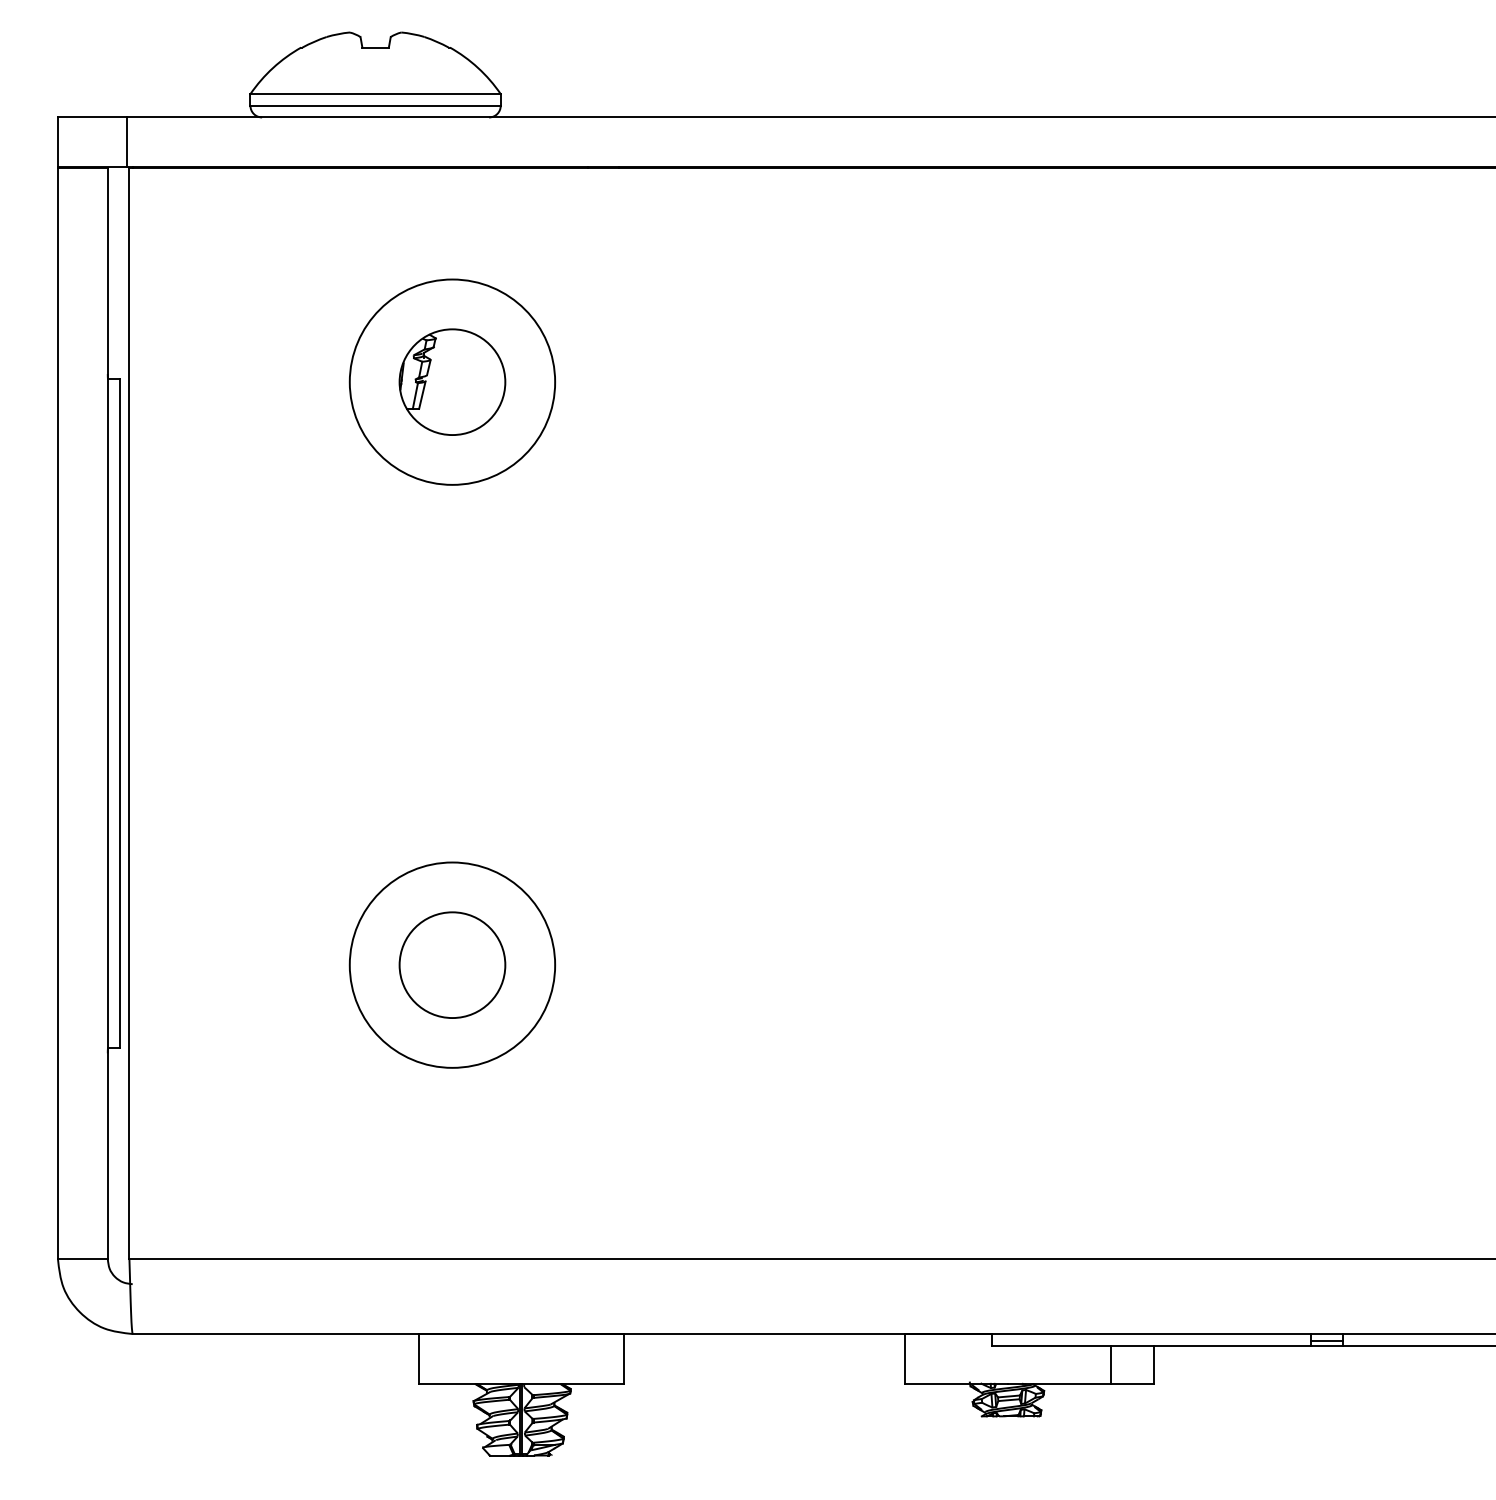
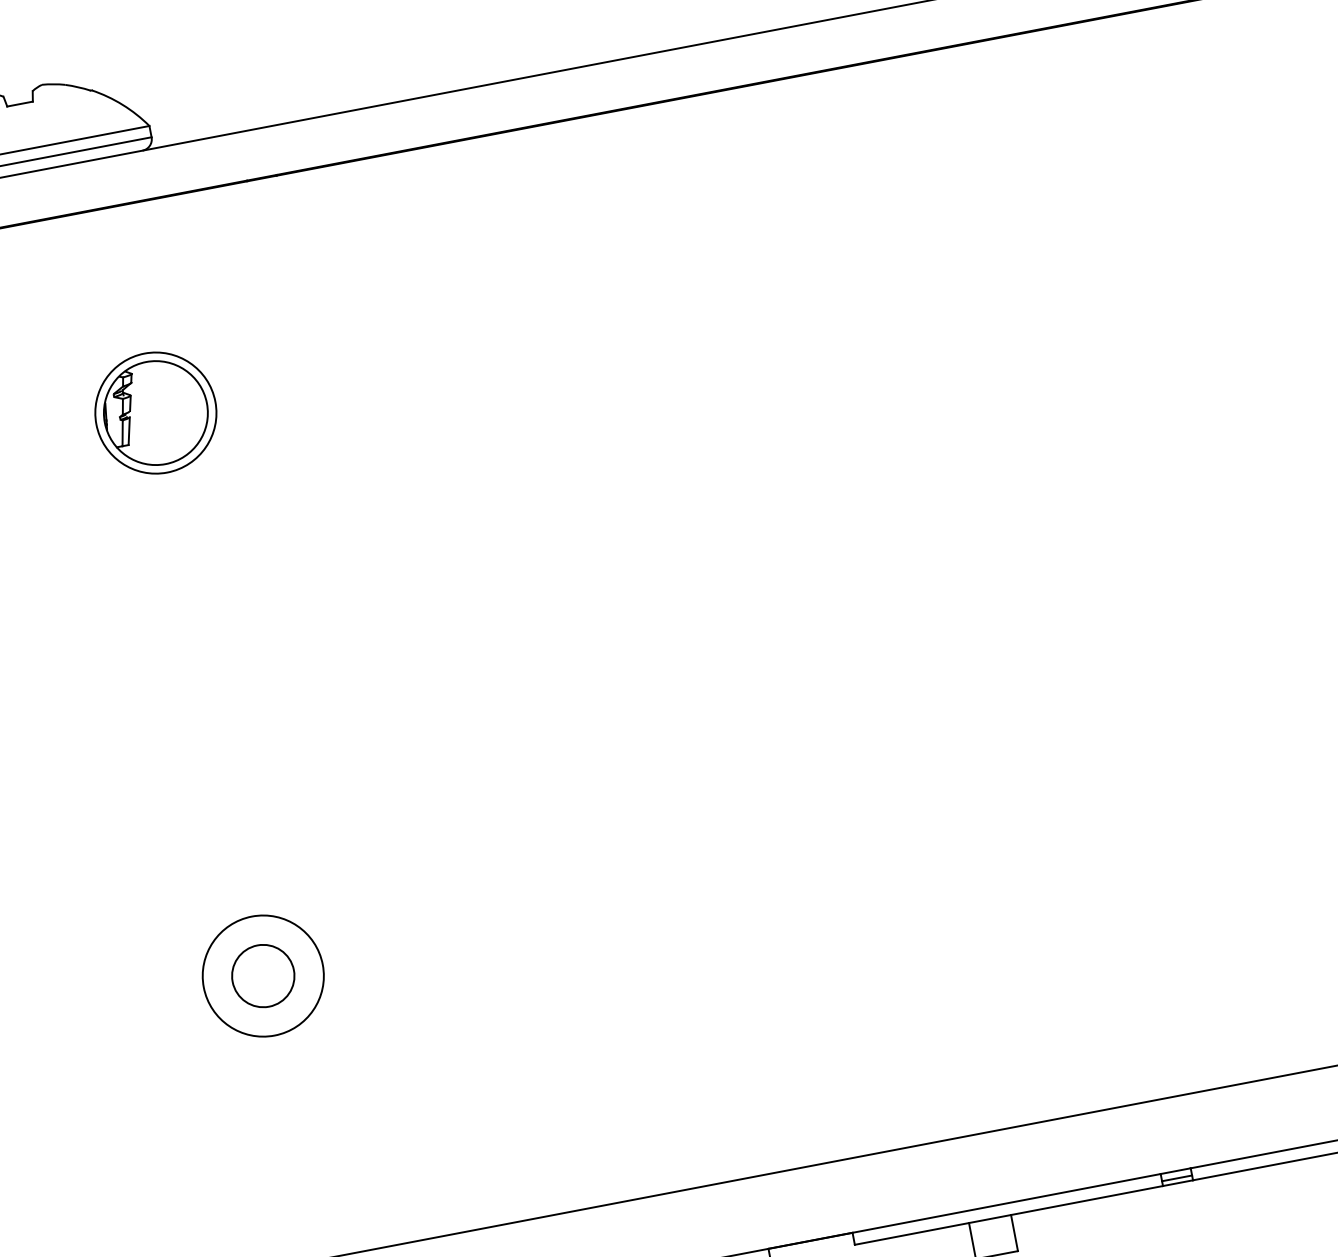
circle: (452, 381) -> (155, 412), size x0.6
circle: (452, 964) -> (263, 975), size x0.6
circle: (452, 965) -> (263, 976), size x0.6

